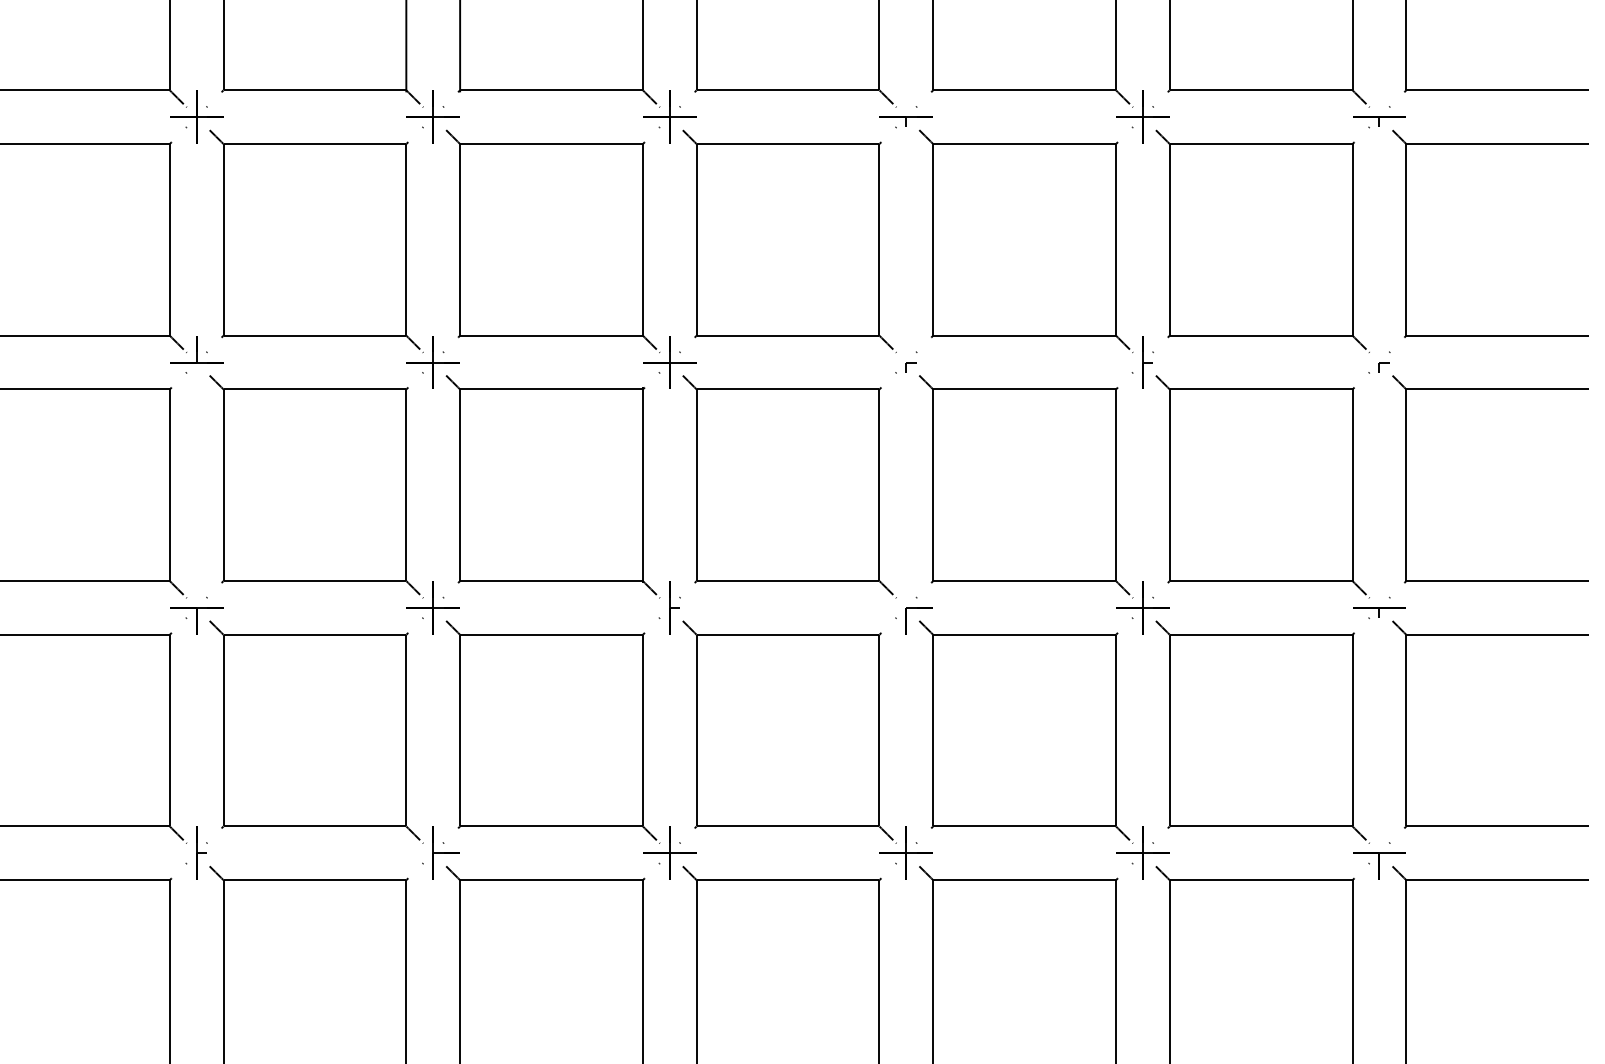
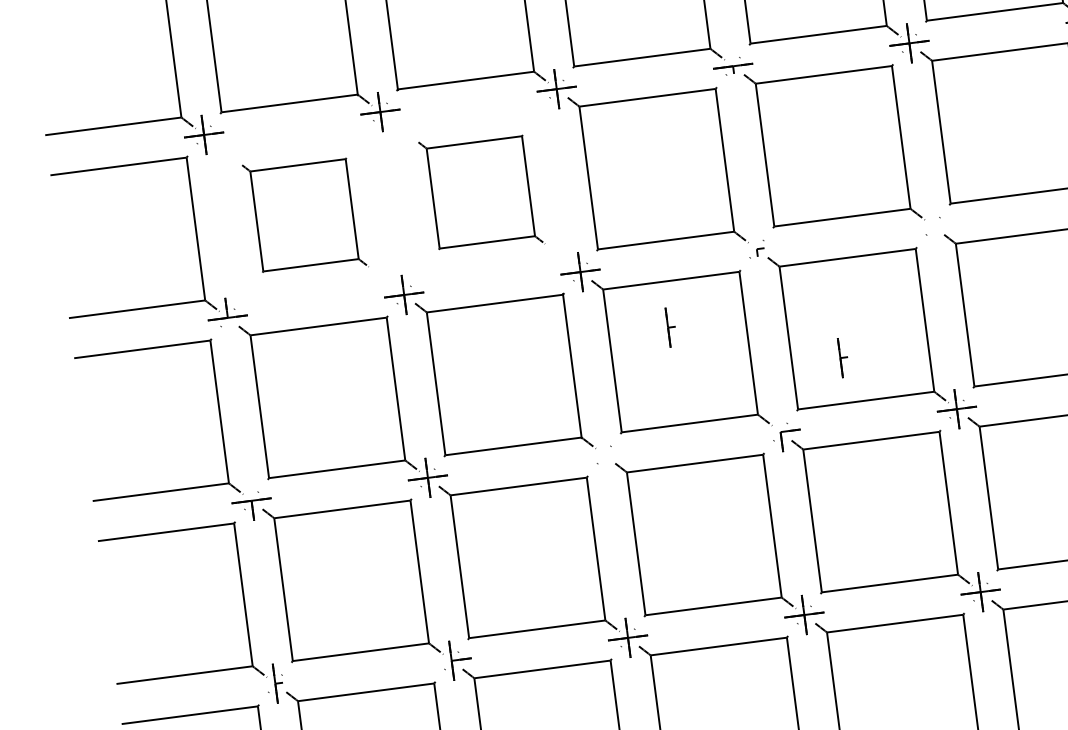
part: (316, 241) -> (305, 216), size x0.7
part: (552, 241) -> (481, 193), size x0.7
part: (1147, 362) -> (843, 357), moved
part: (674, 607) -> (671, 326), moved

